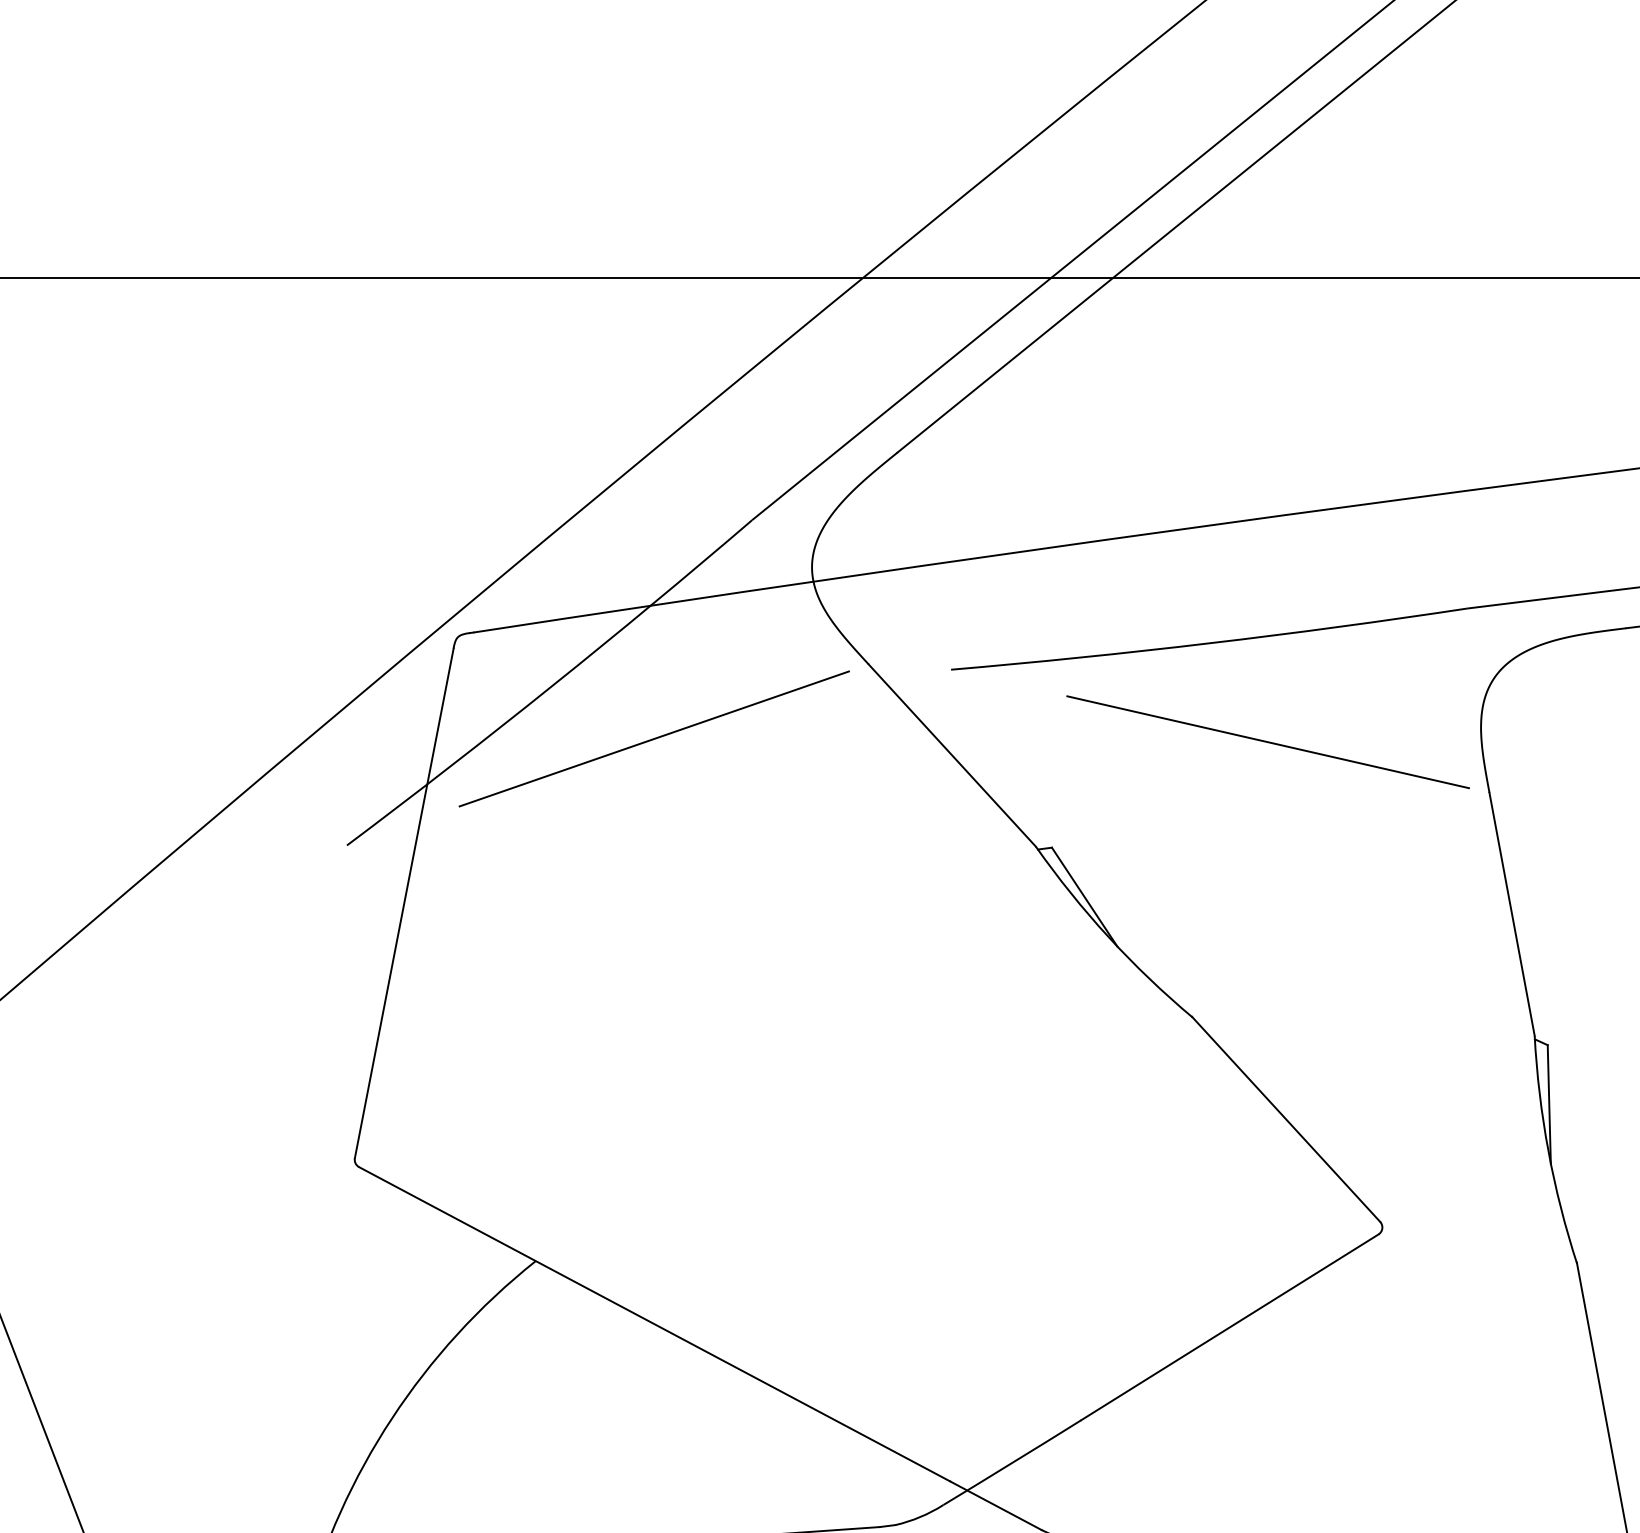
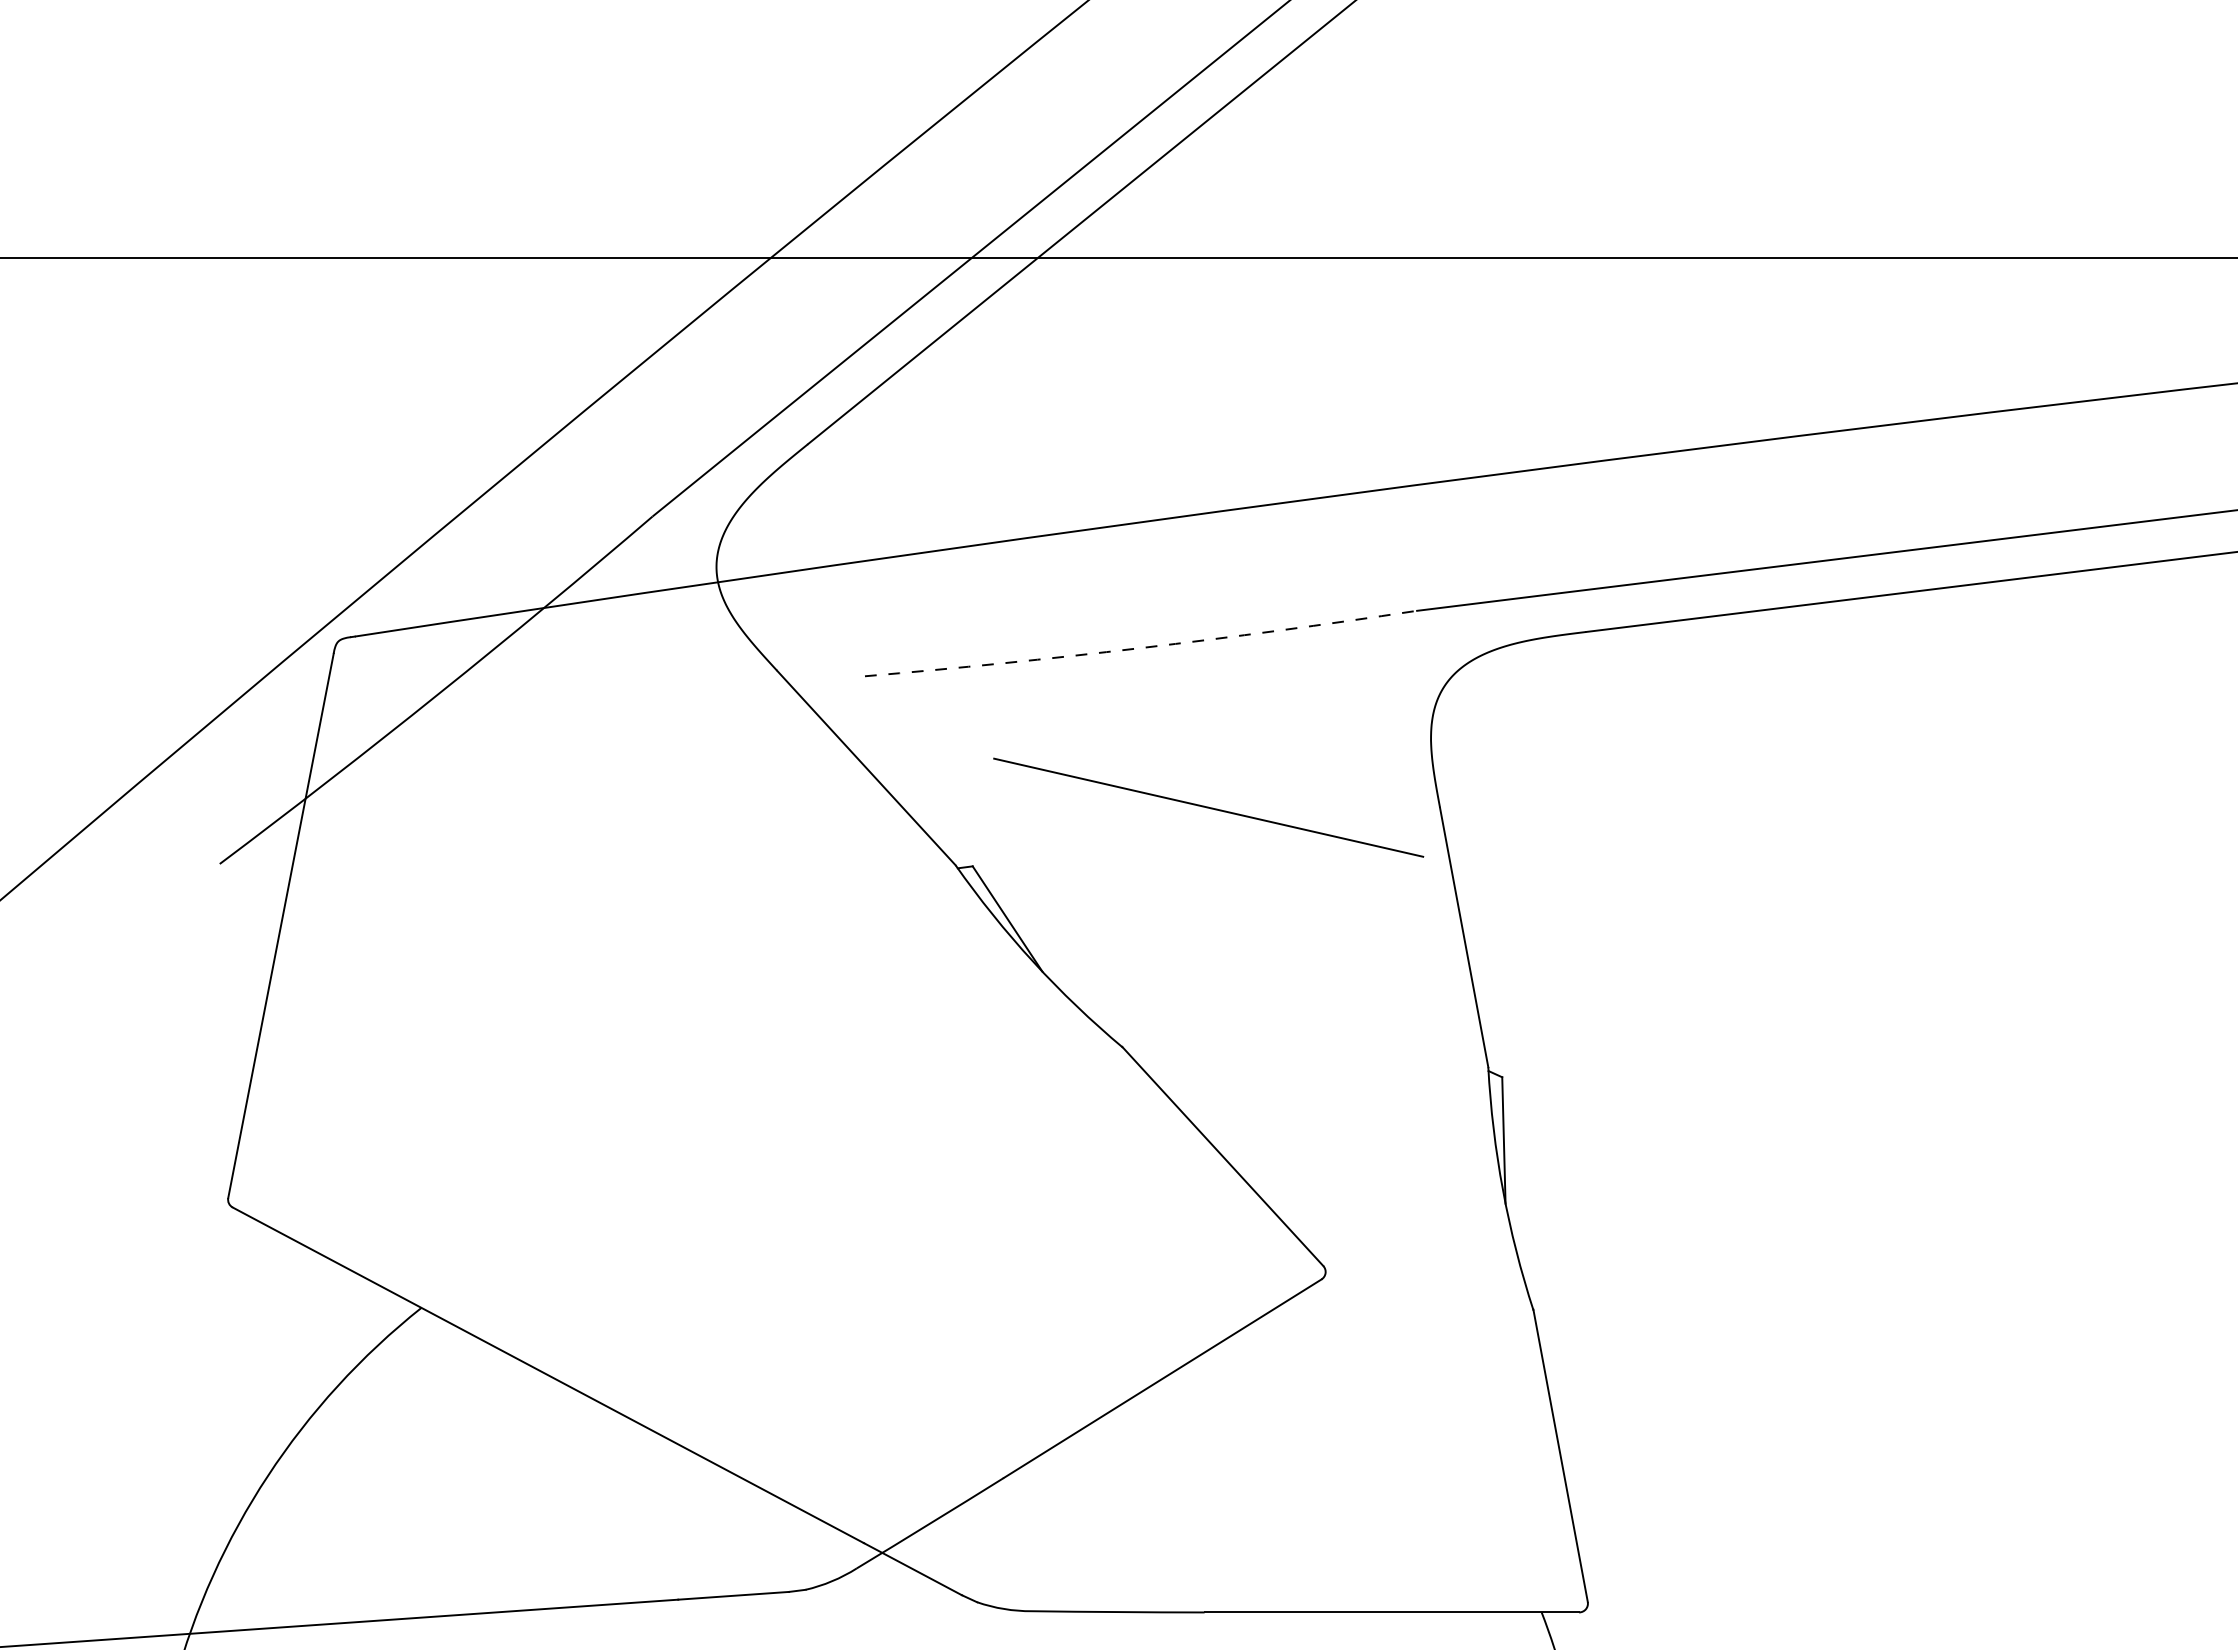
arc: (1209, 643) -> (1141, 648), solid -> dashed
line: (653, 739) -> (547, 750), removed
line: (1268, 742) -> (1208, 807), moved

